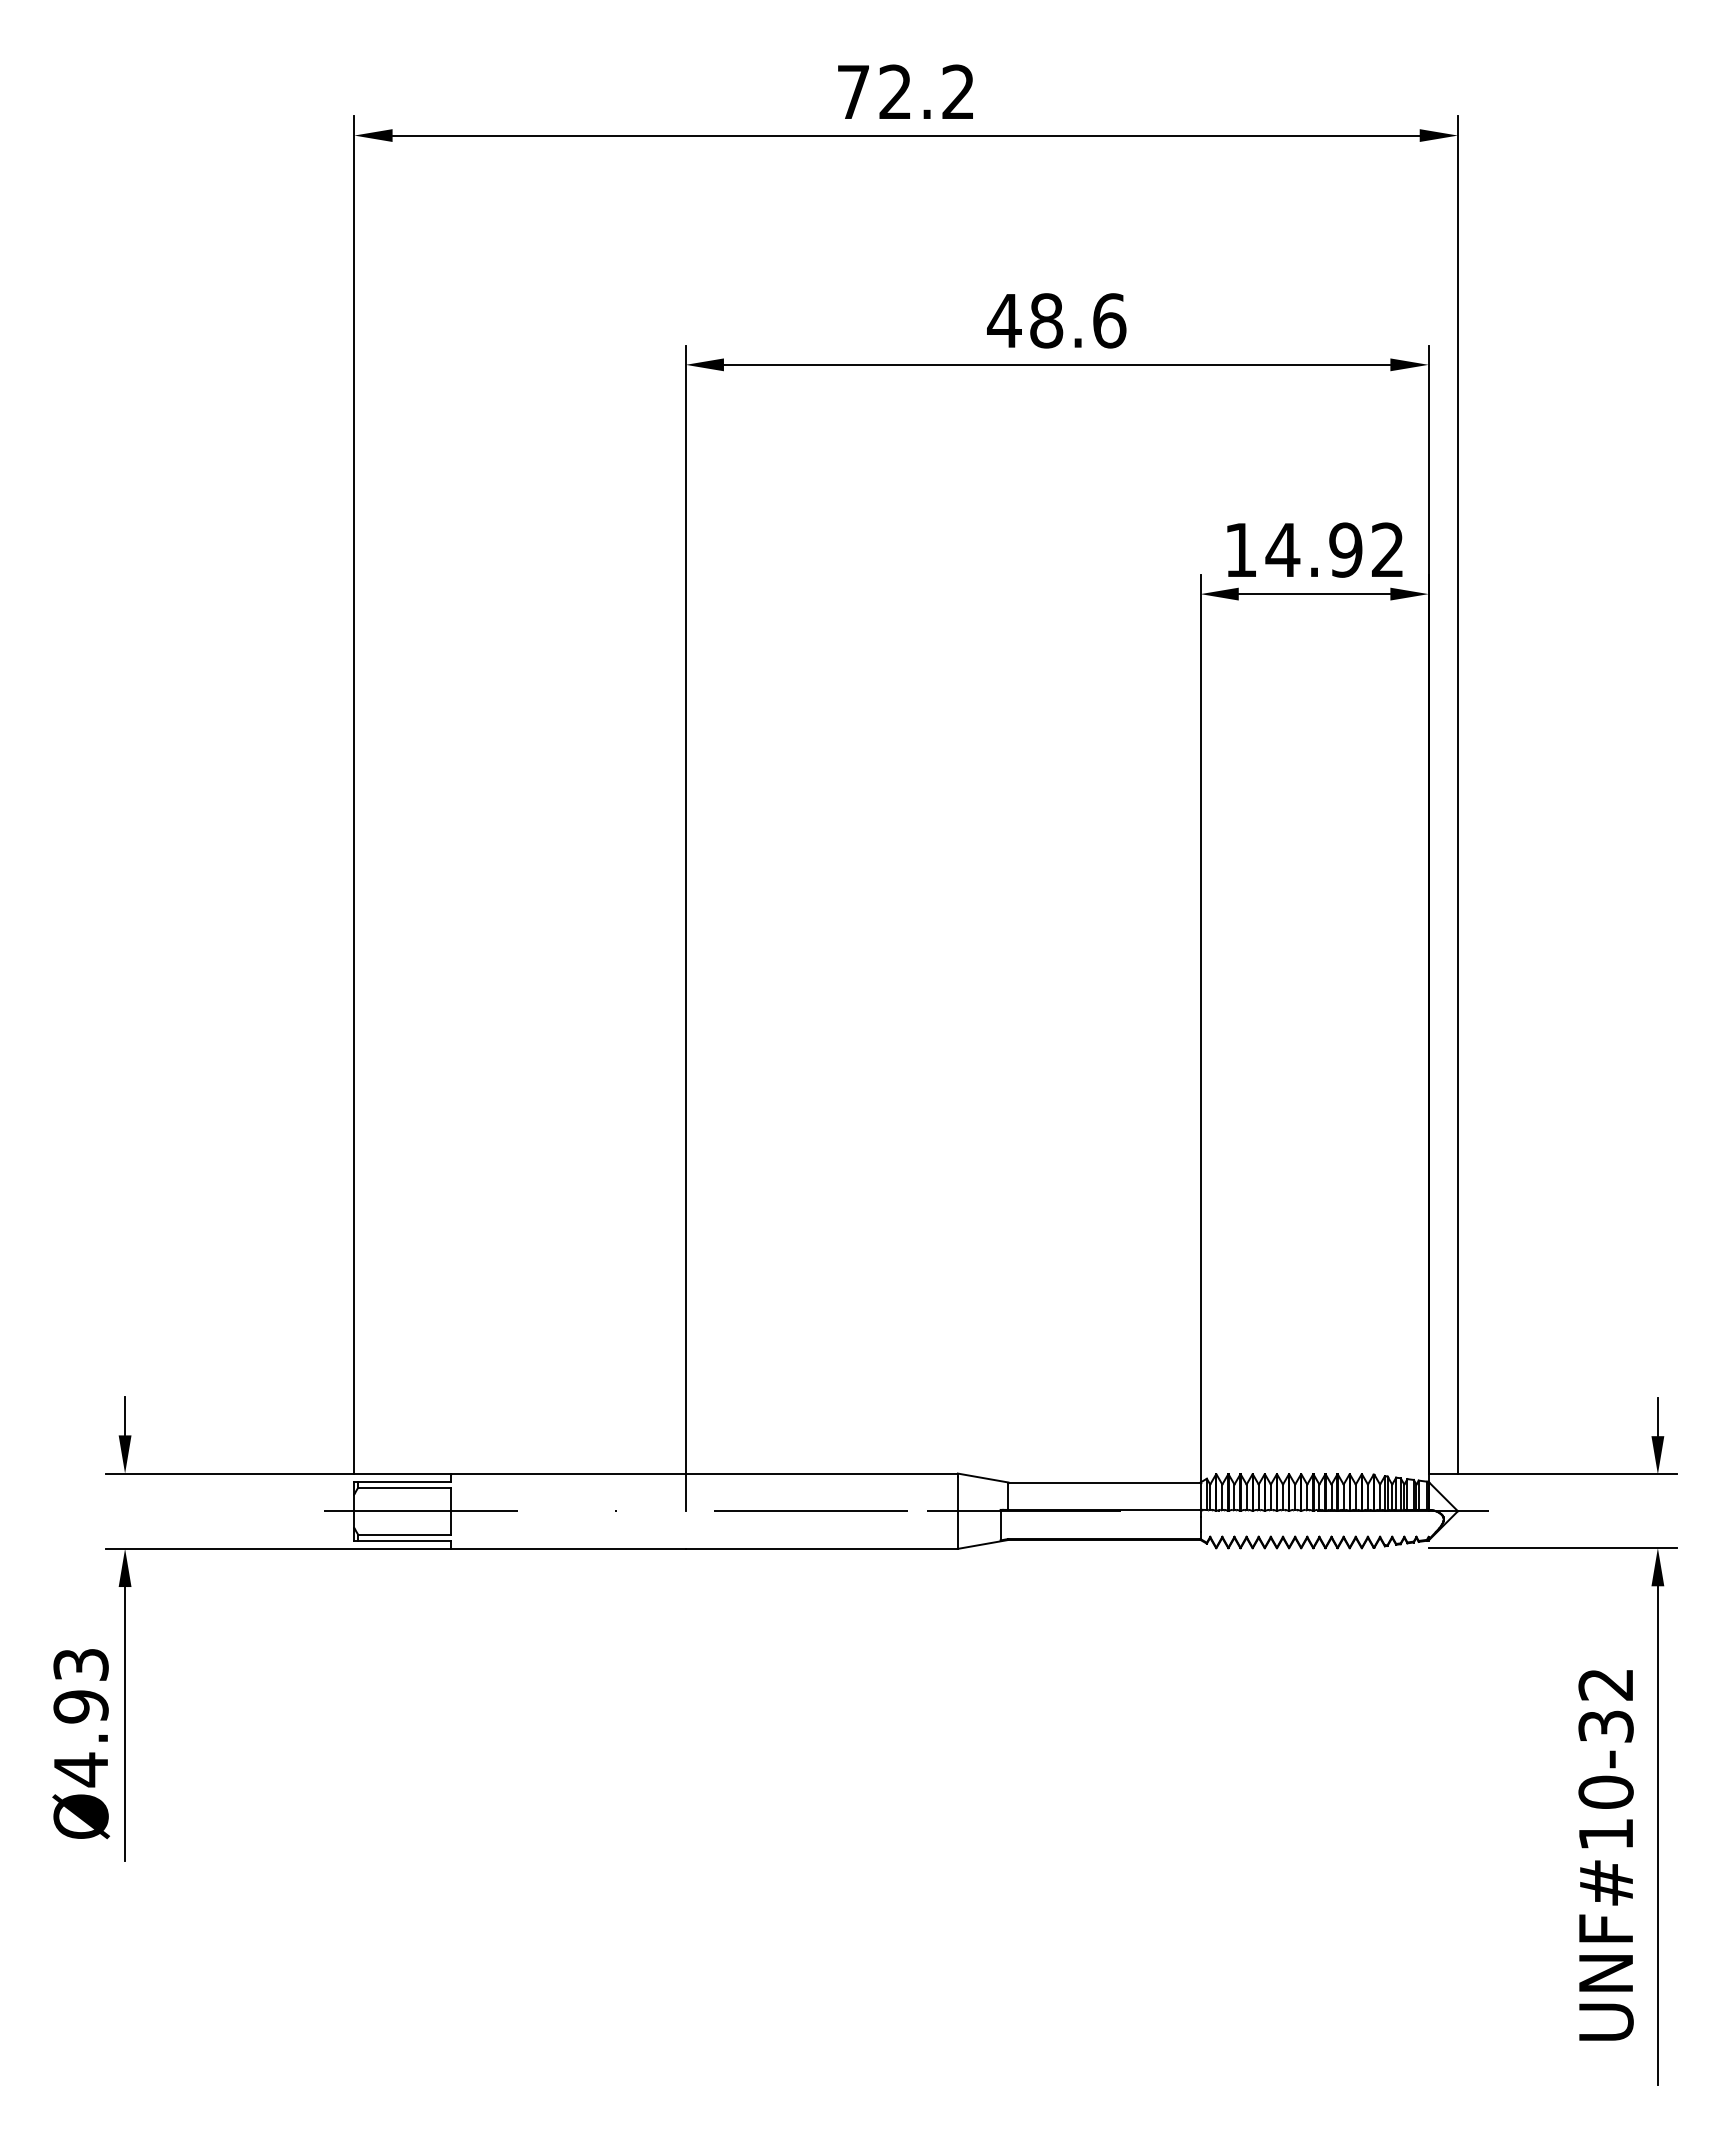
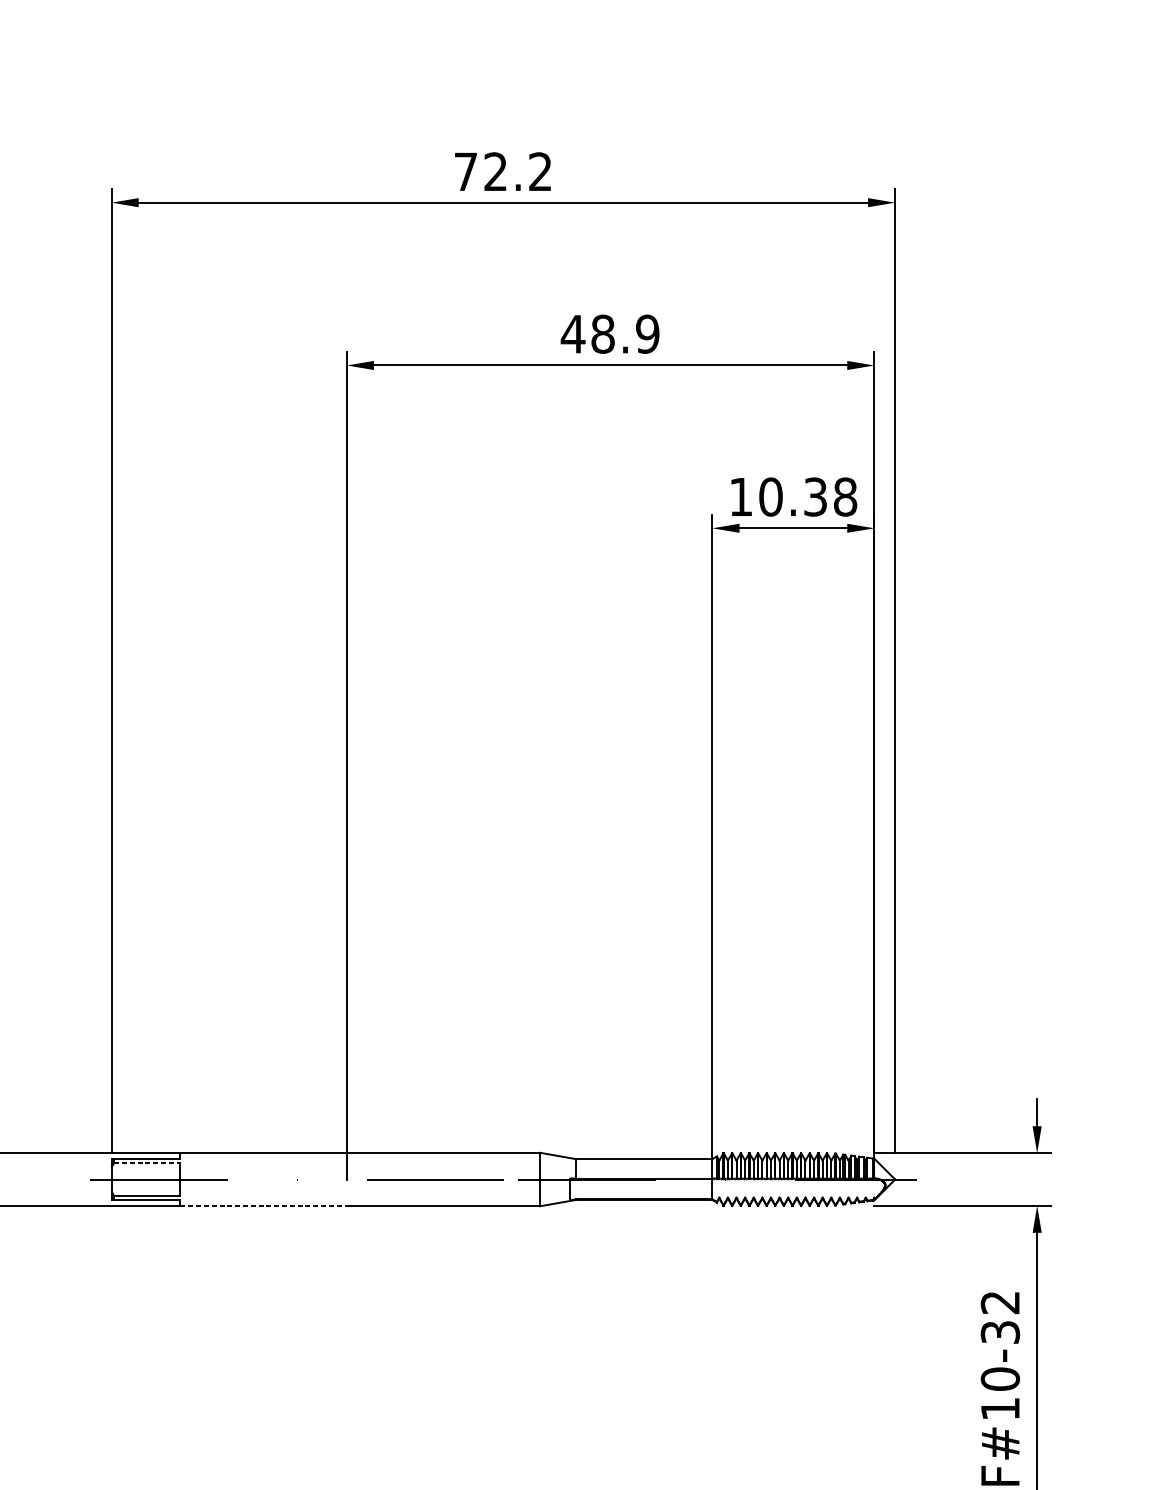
text: (1109, 320) -> (647, 334), 48.6 -> 48.9
text: (1334, 549) -> (807, 496), 14.92 -> 10.38
line: (404, 1487) -> (147, 1162), solid -> dashed
line: (569, 1548) -> (264, 1206), solid -> dashed

